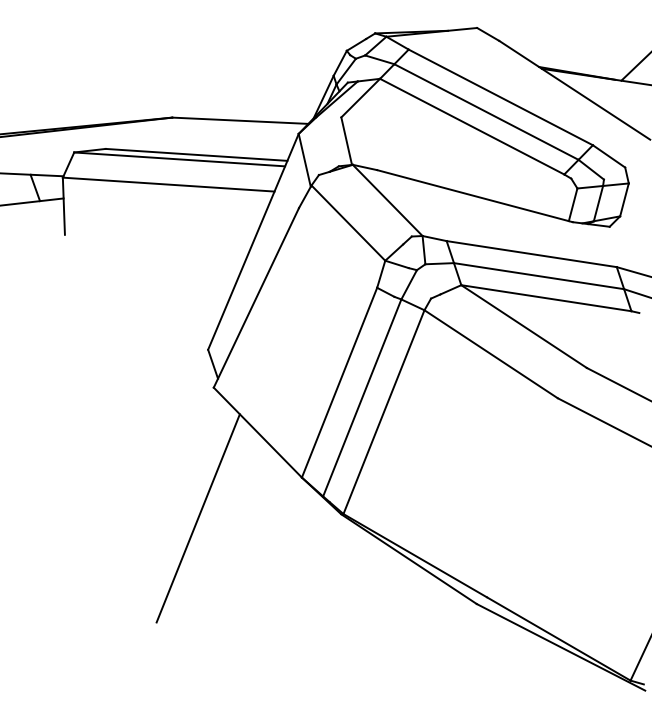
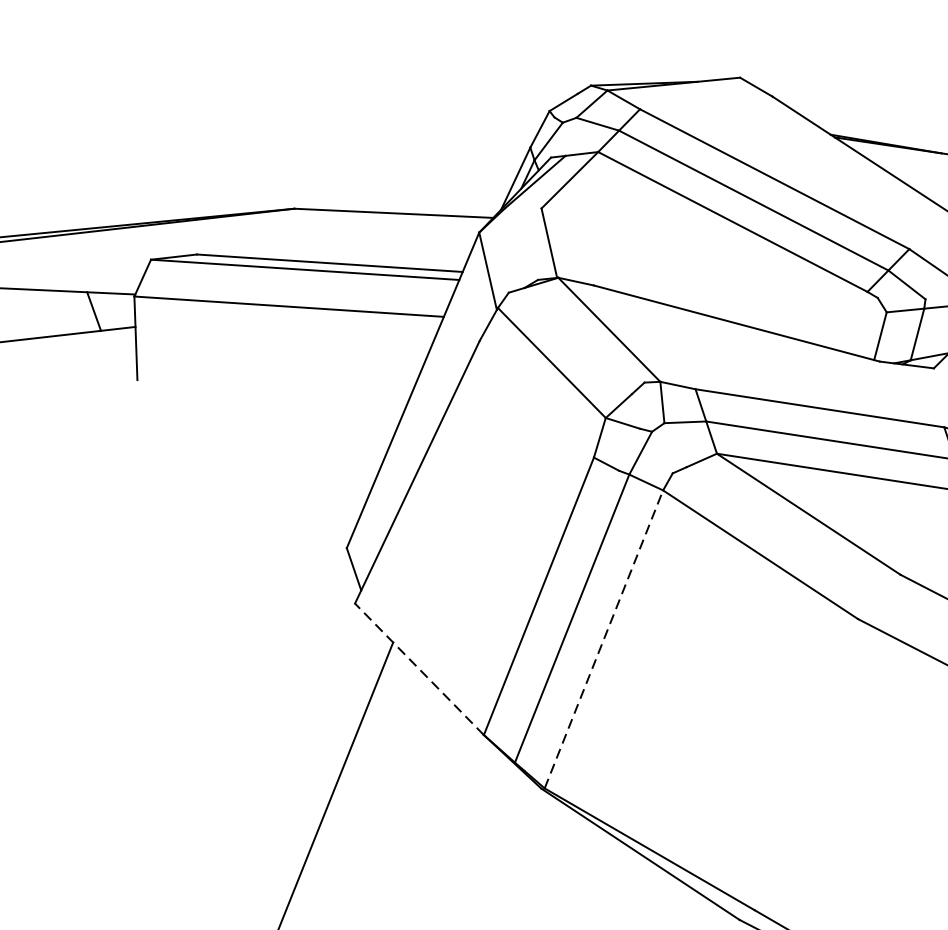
line: (383, 412) -> (603, 639), solid -> dashed
line: (257, 432) -> (418, 669), solid -> dashed

